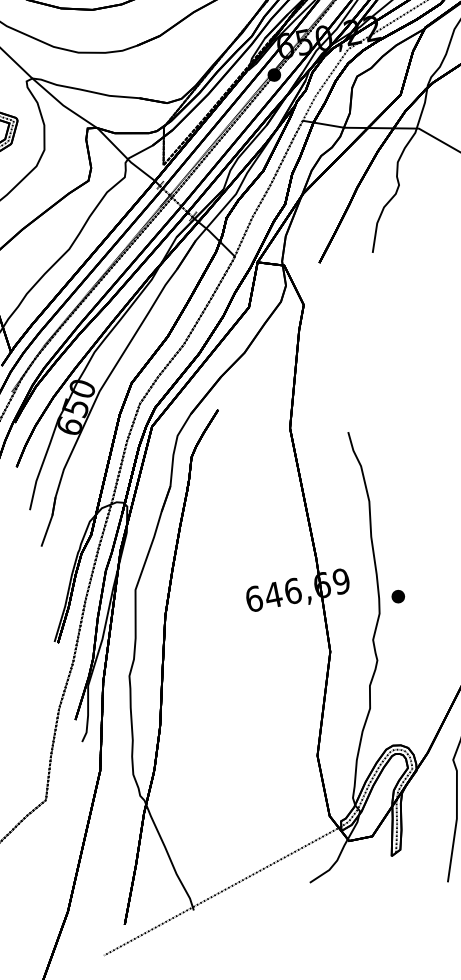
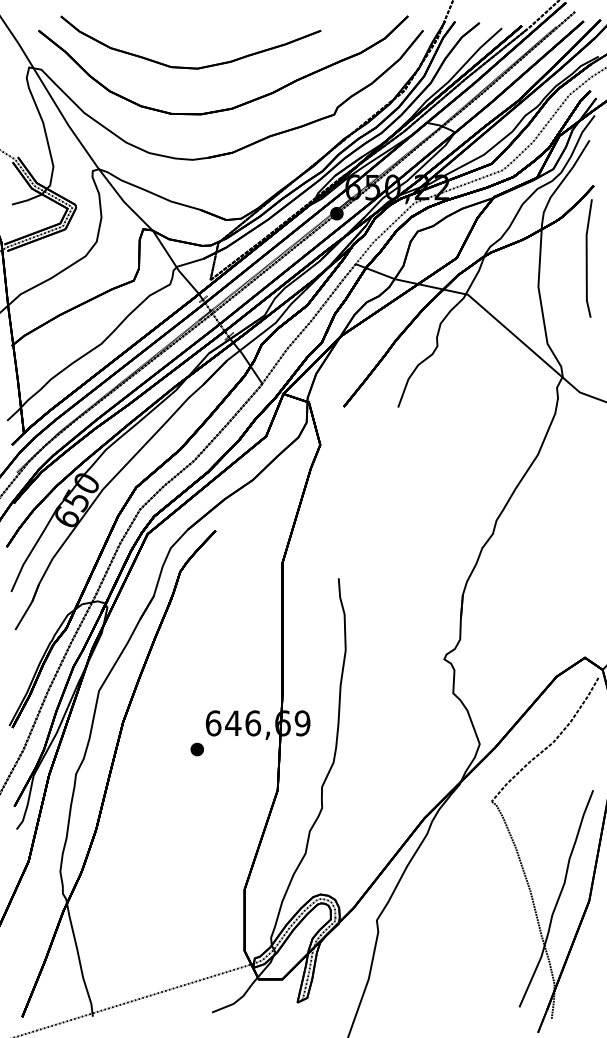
part: (397, 596) -> (196, 749), moved

